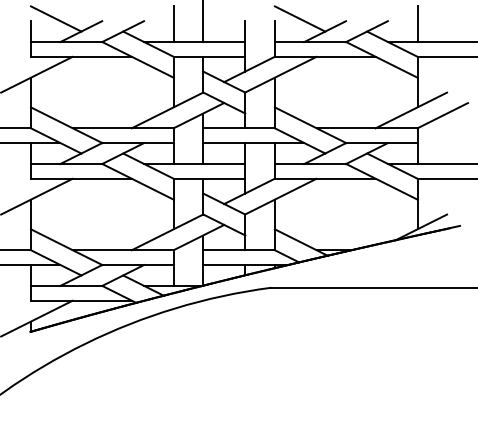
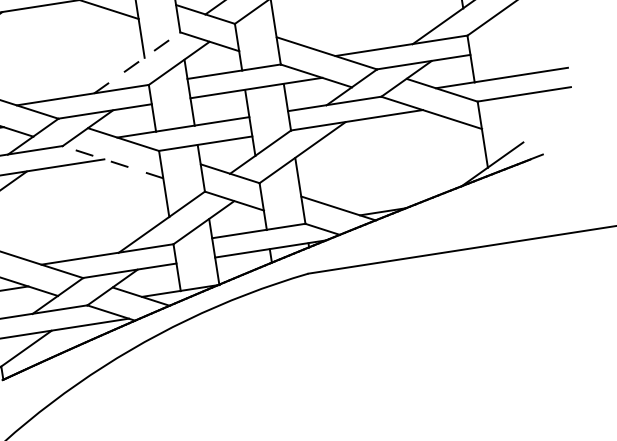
line: (167, 110) -> (137, 63), solid -> dashed
line: (138, 181) -> (113, 161), solid -> dashed

